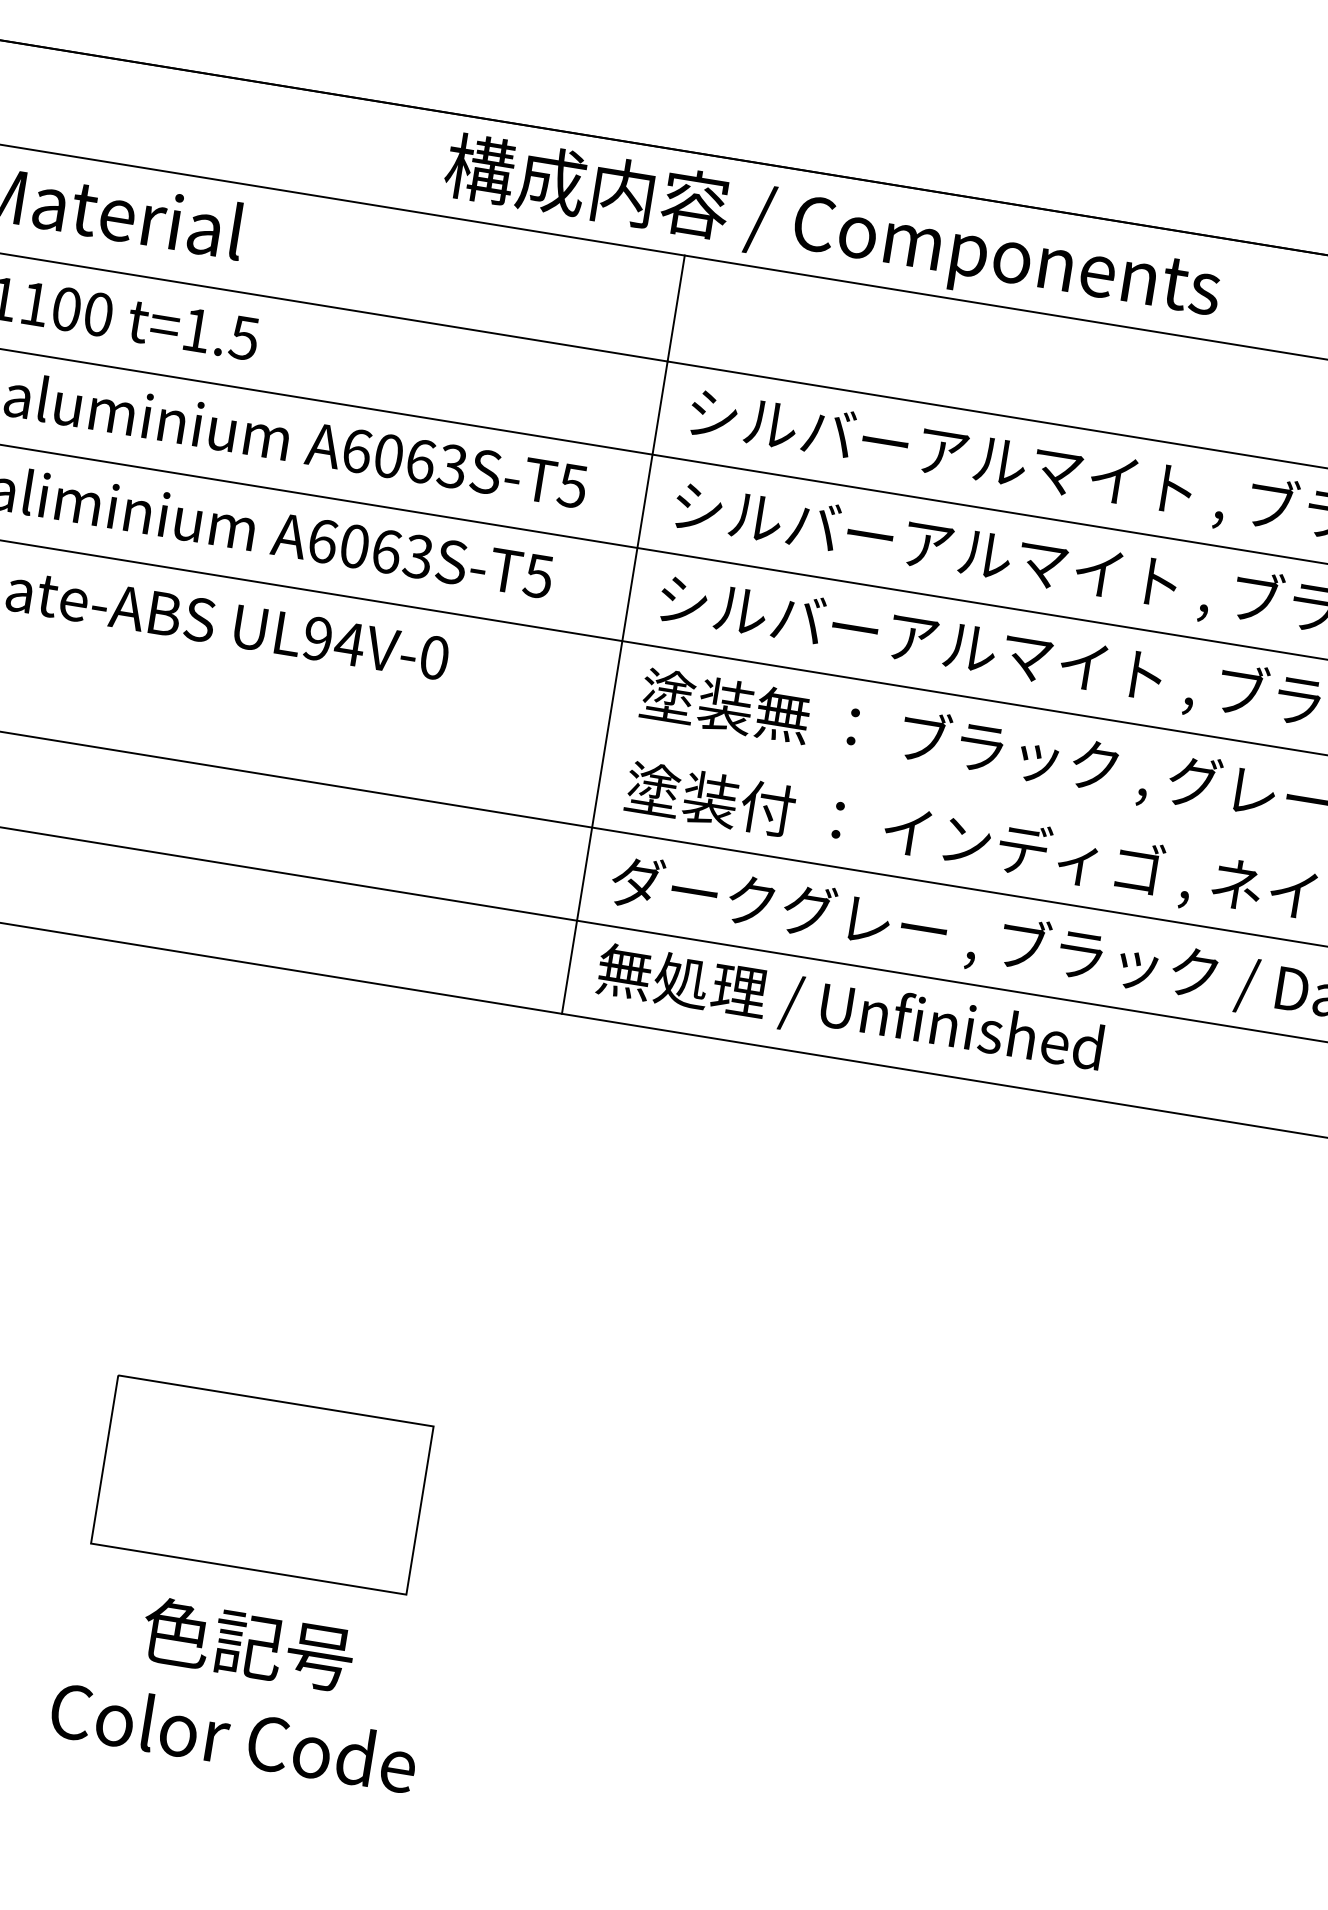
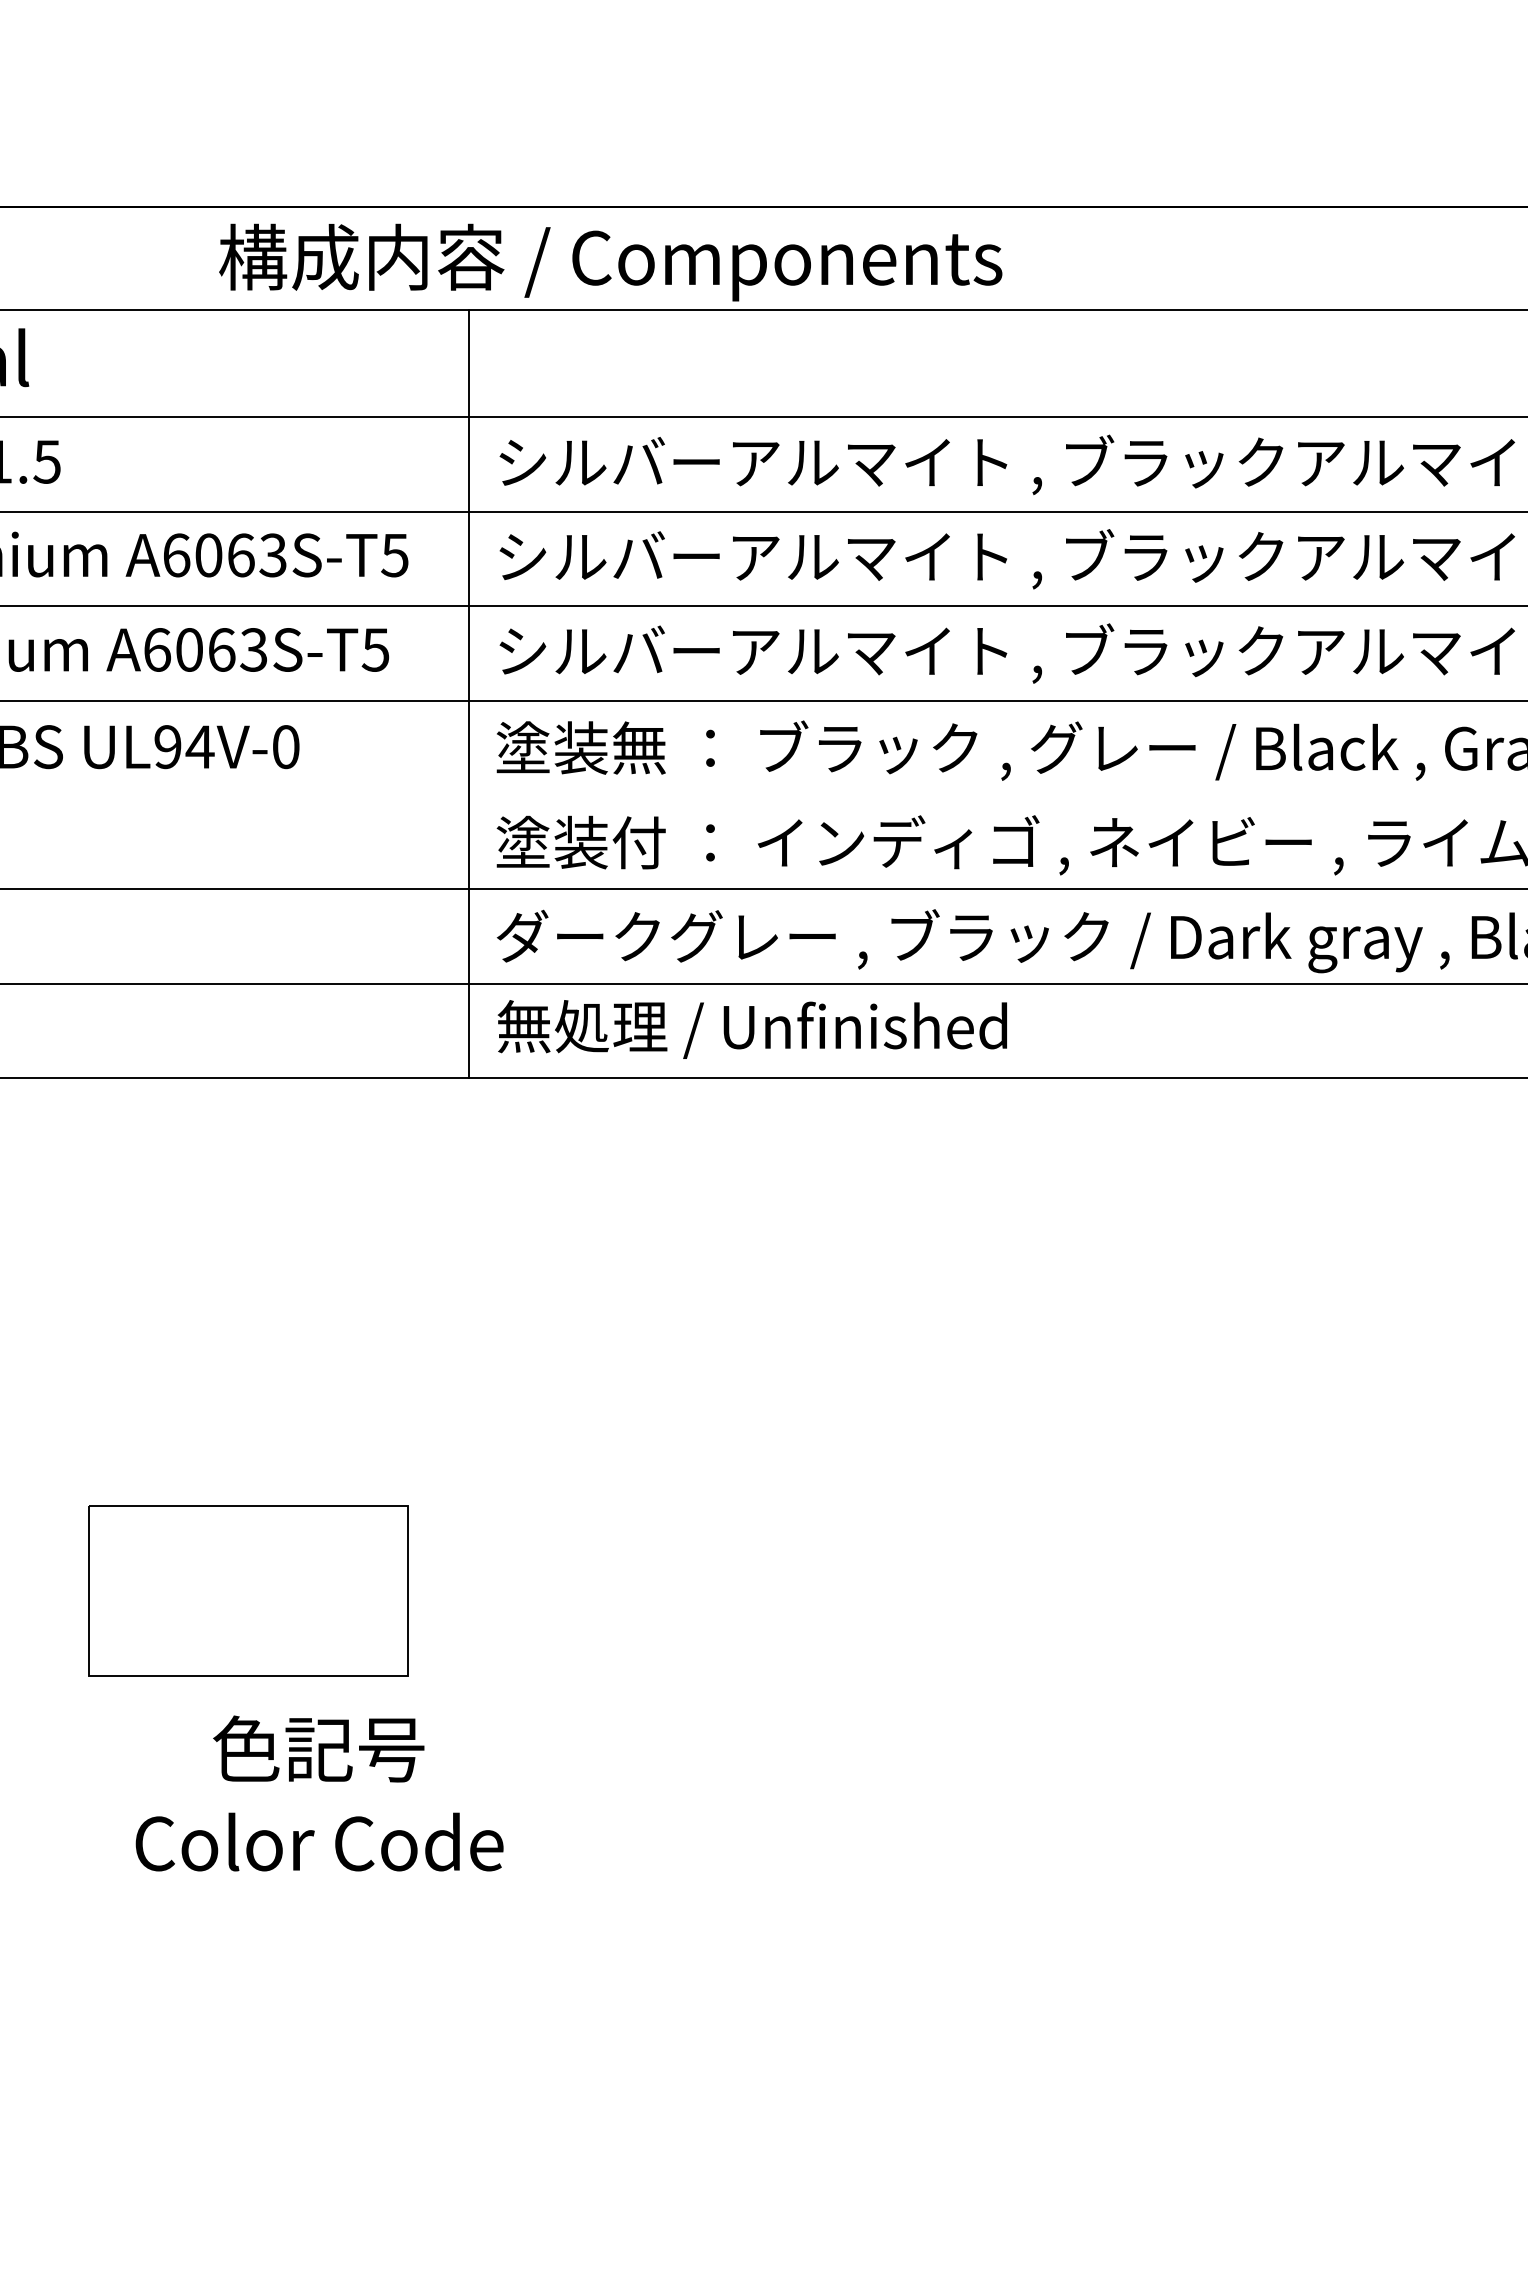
text: (241, 1688) -> (319, 1793), moved

